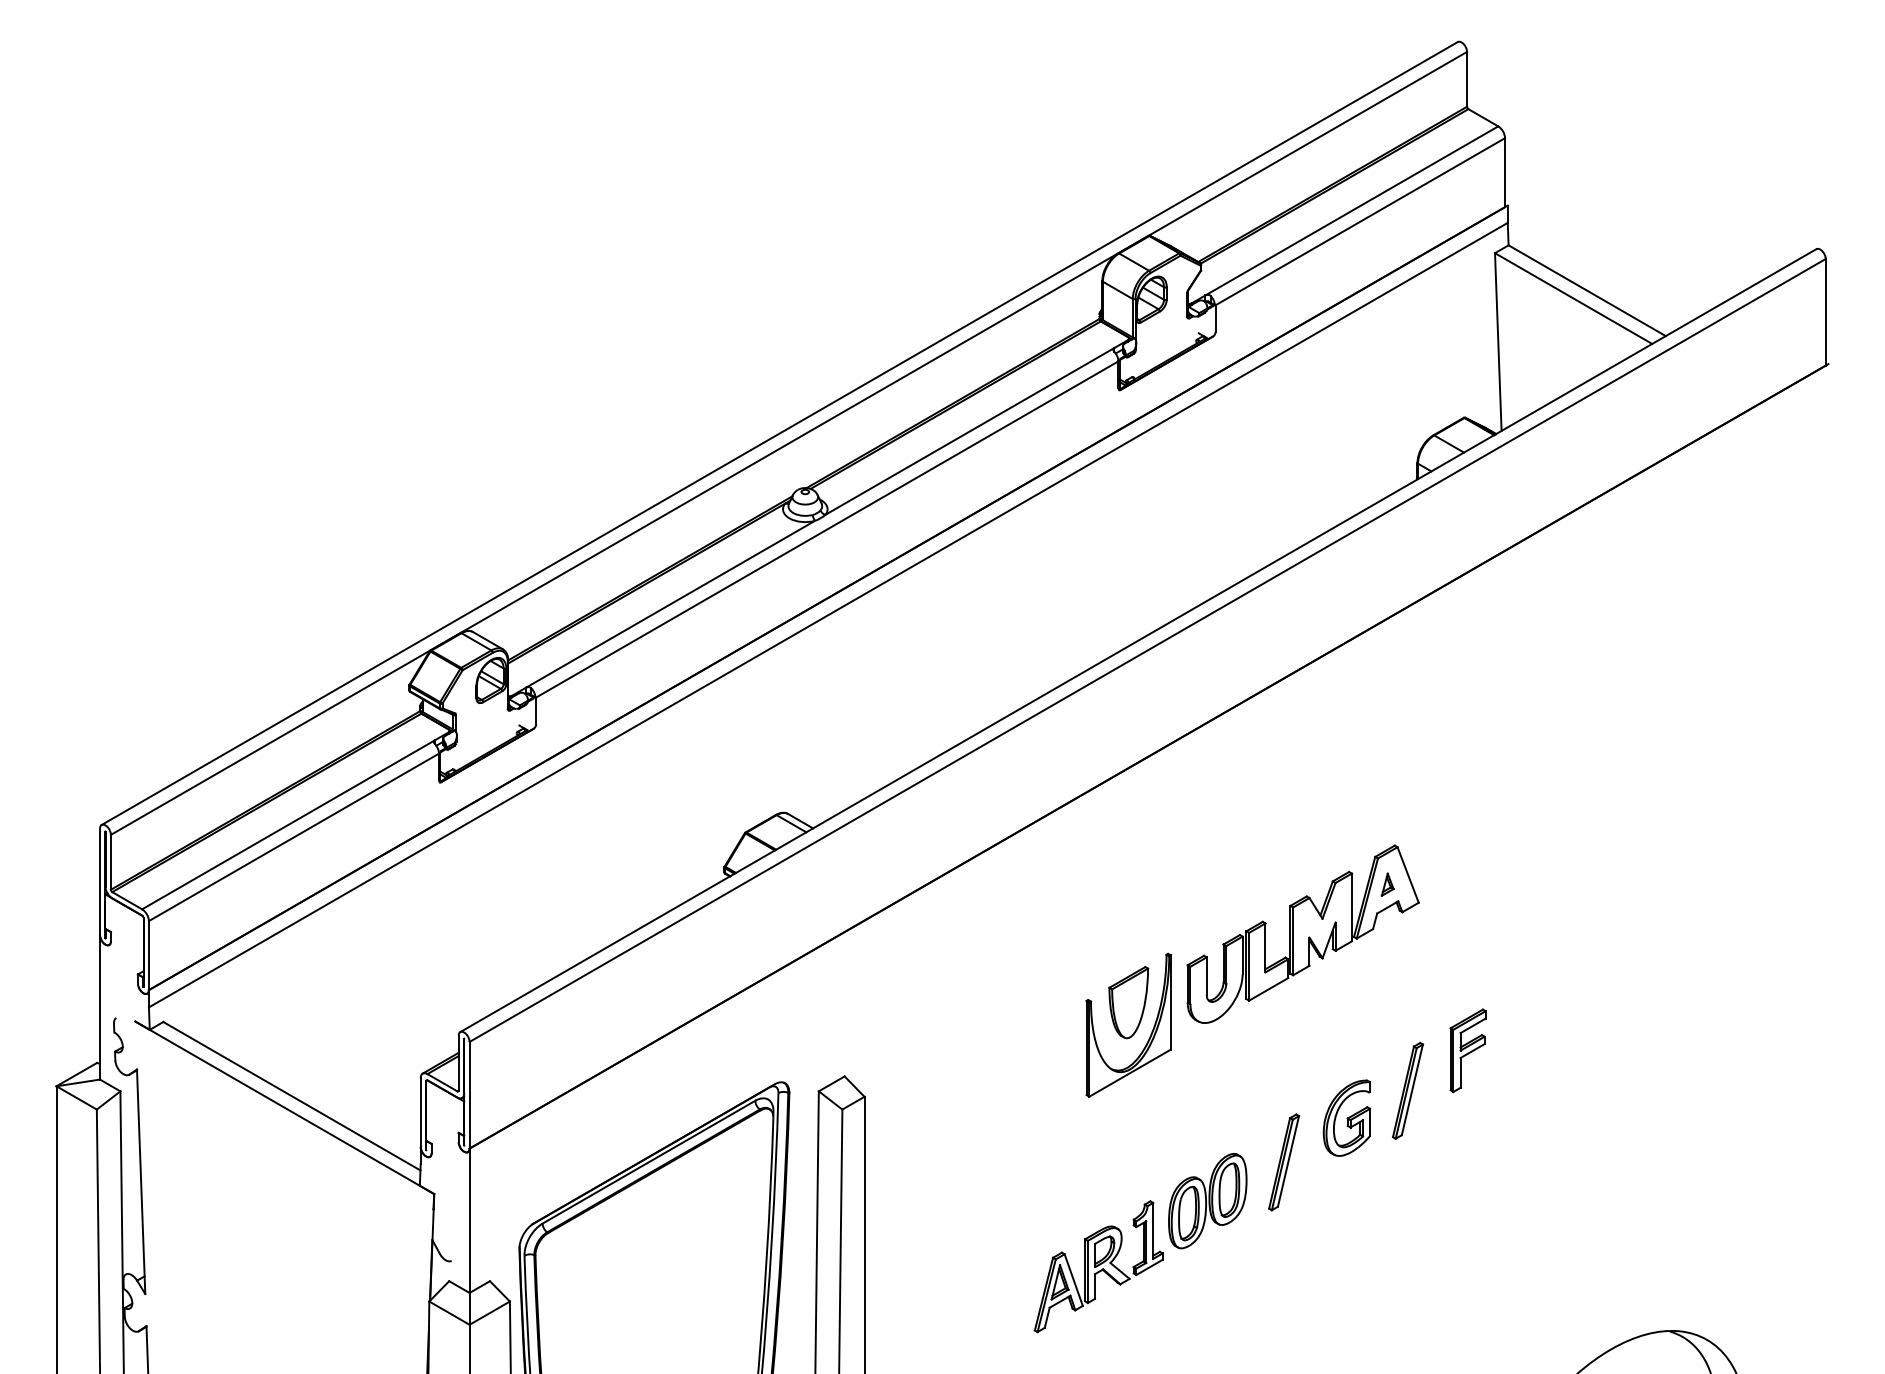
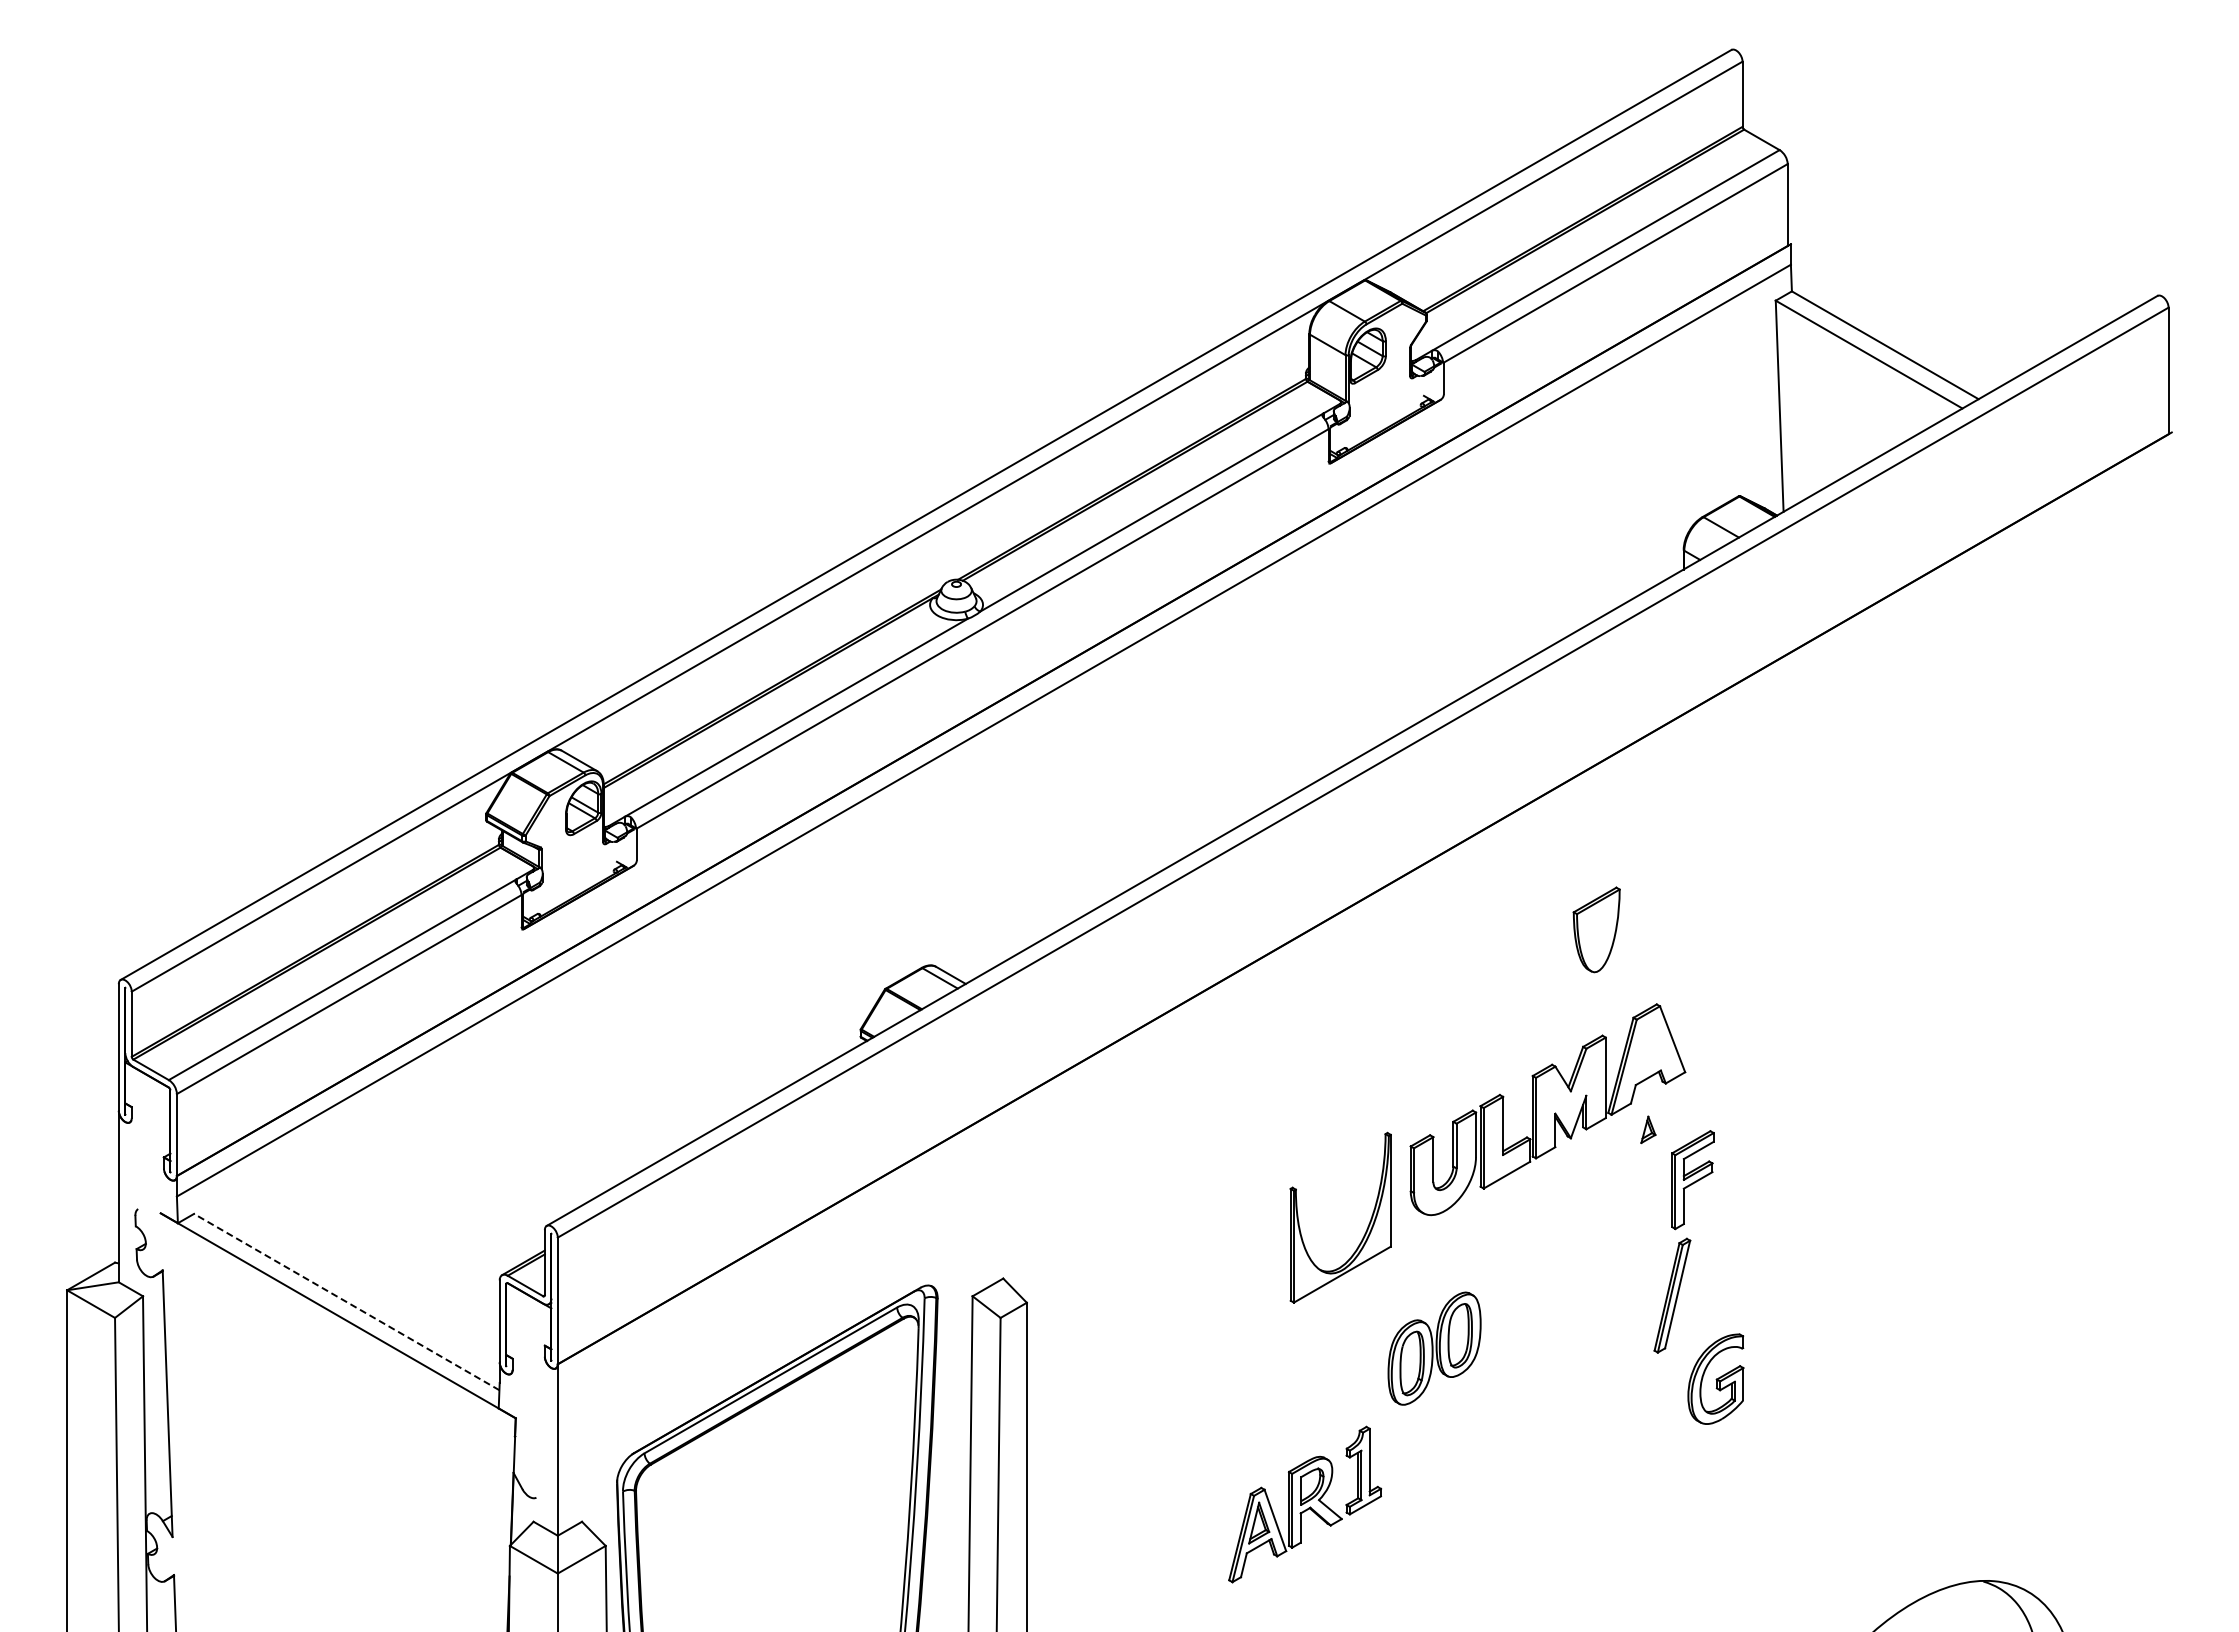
part: (1387, 884) -> (1648, 1129), moved
part: (1128, 1002) -> (1596, 929), moved
part: (1467, 1051) -> (1692, 1180), moved
line: (291, 1095) -> (346, 1301), solid -> dashed
part: (1346, 1117) -> (1715, 1378), moved
part: (1284, 1162) -> (1525, 1380), removed
part: (1207, 1200) -> (1434, 1348), moved

